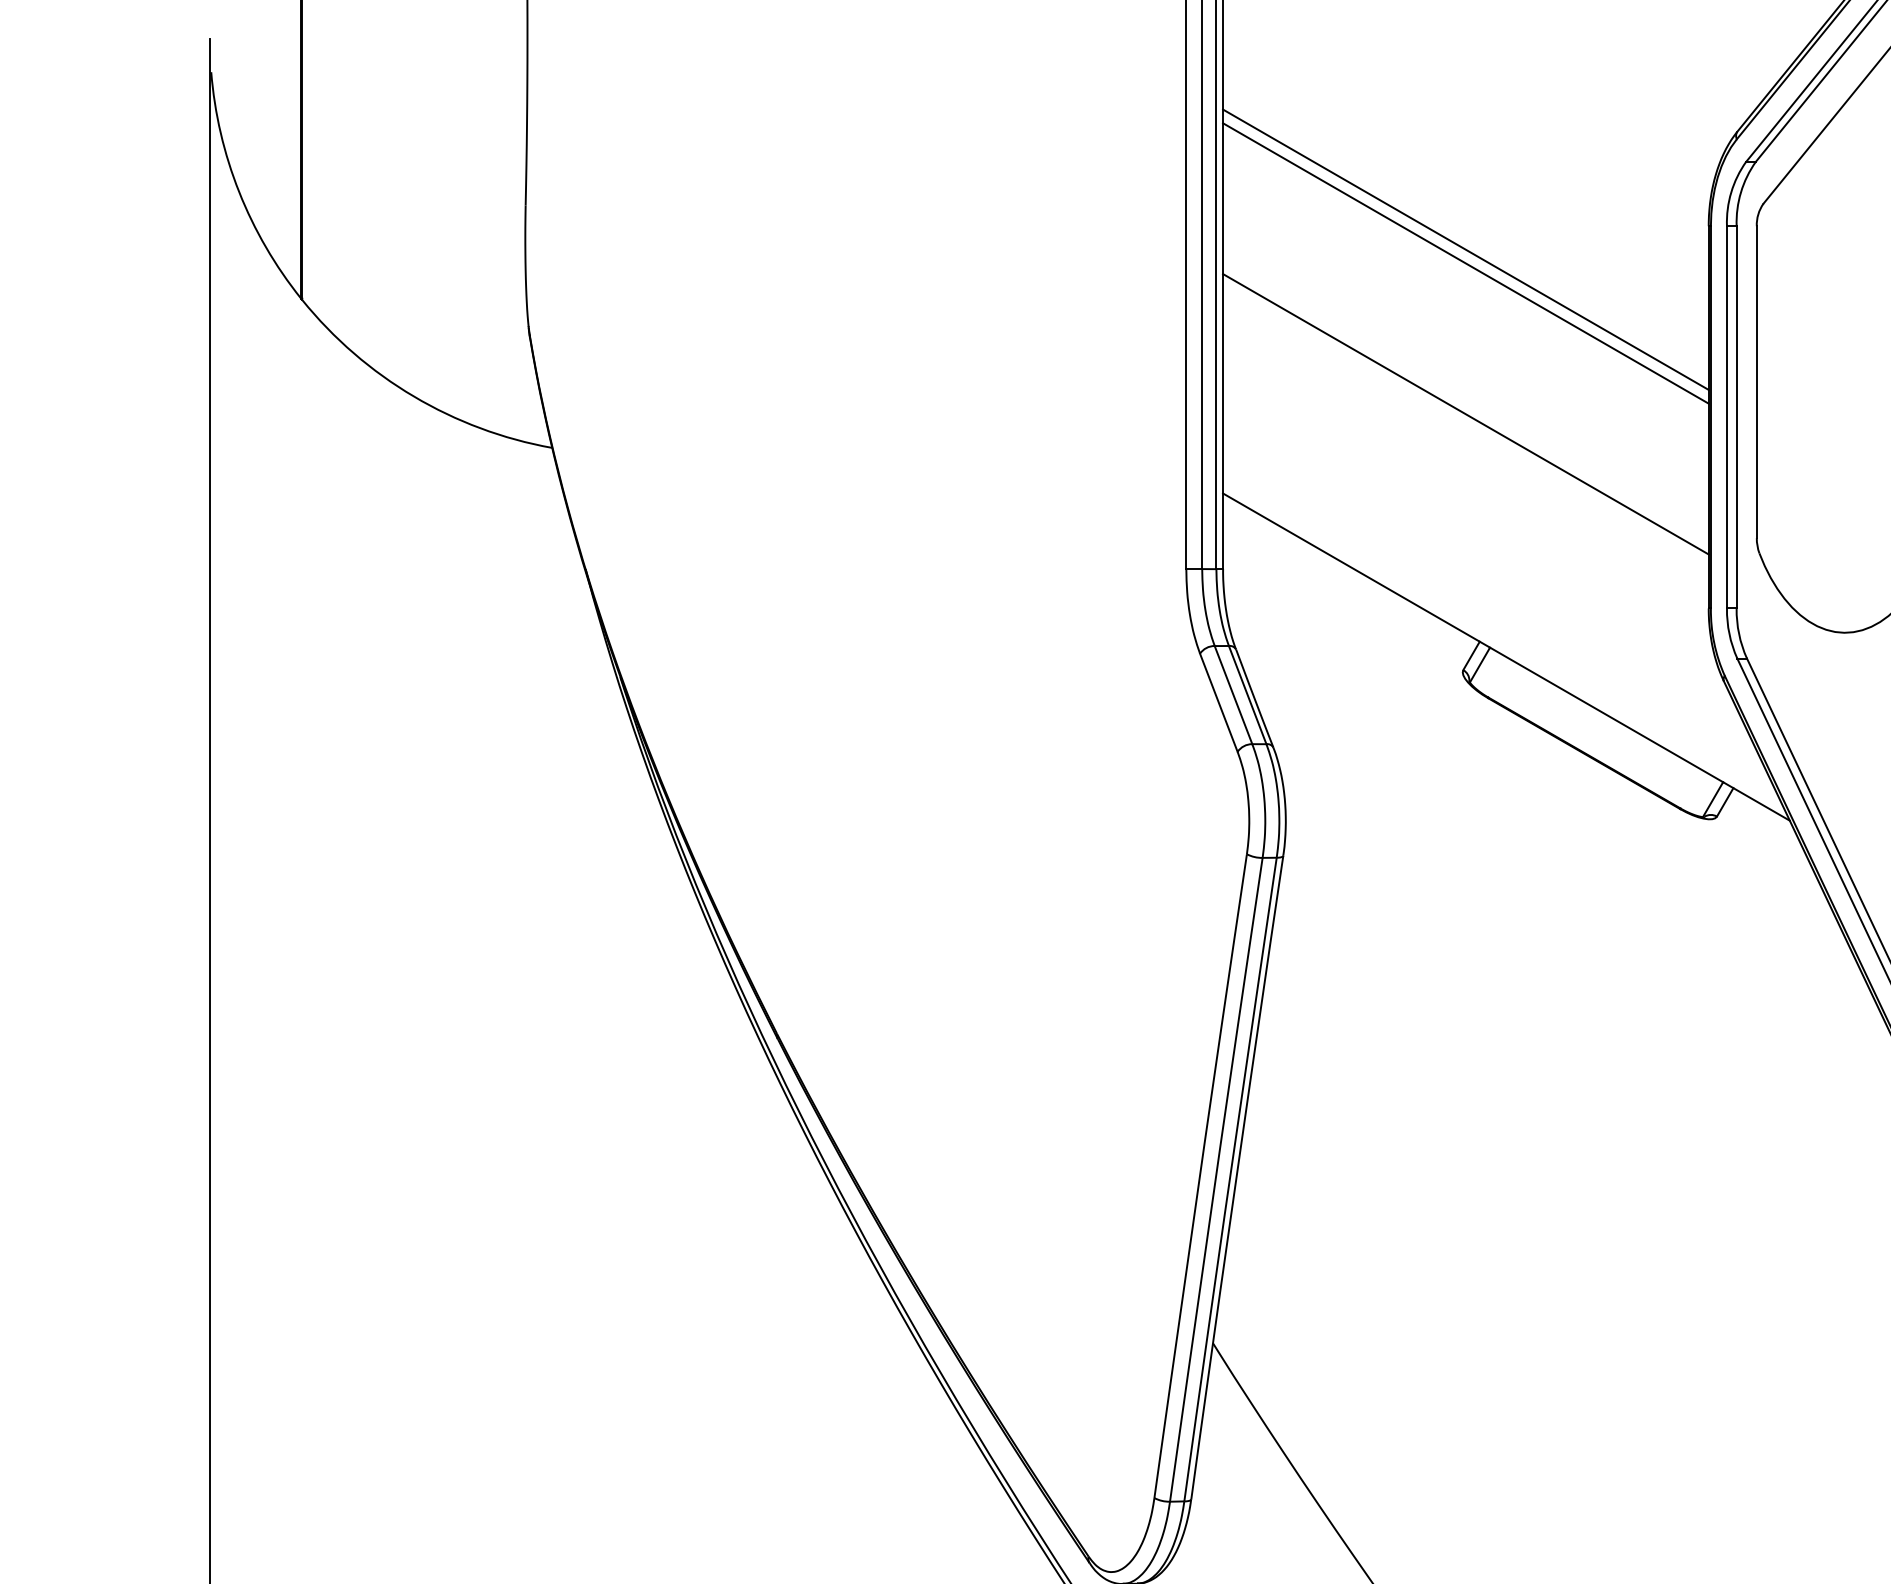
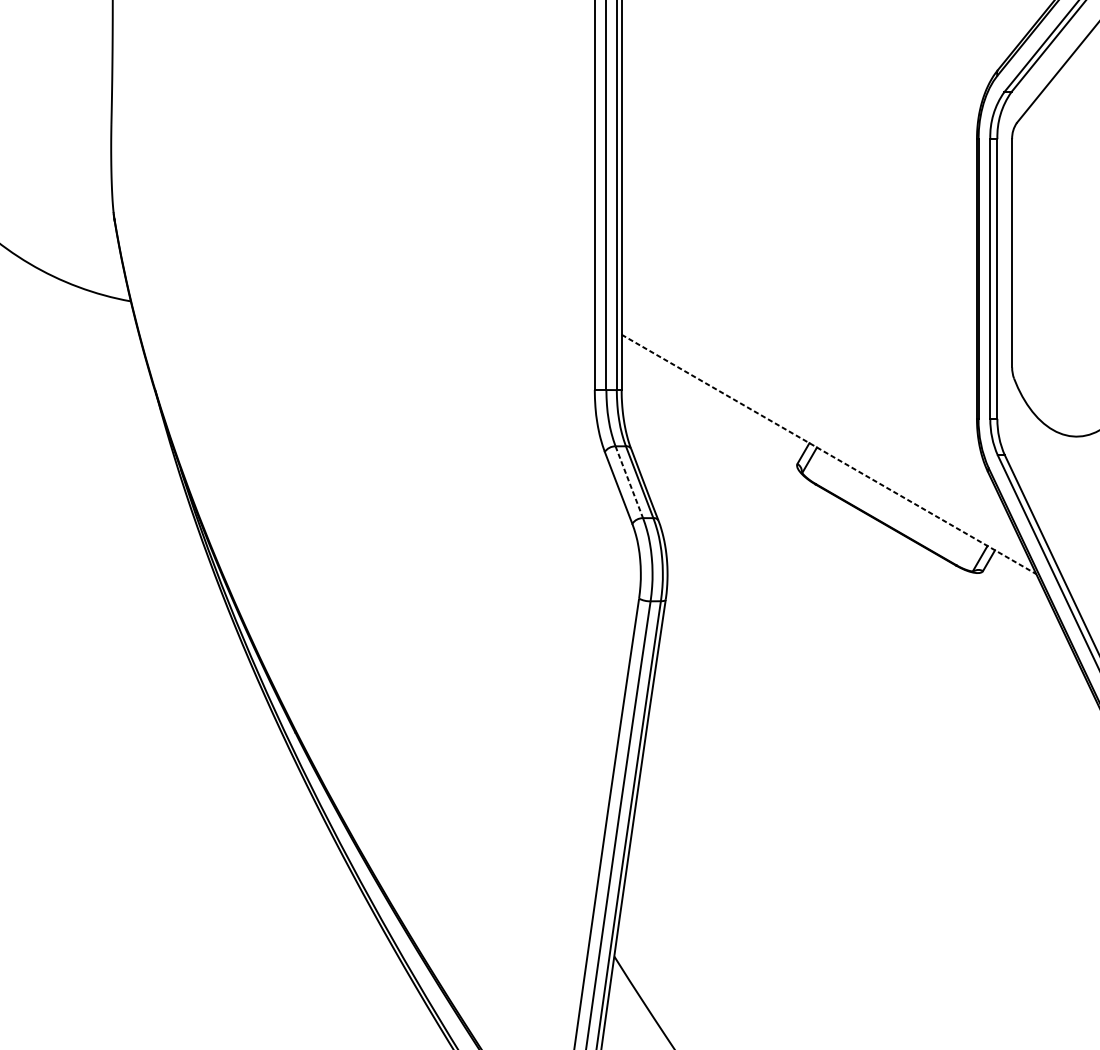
line: (1465, 249) -> (799, 156), removed
line: (1465, 263) -> (799, 166), removed
line: (1465, 414) -> (799, 276), removed
line: (1506, 657) -> (829, 454), solid -> dashed
line: (1233, 695) -> (629, 482), solid -> dashed

